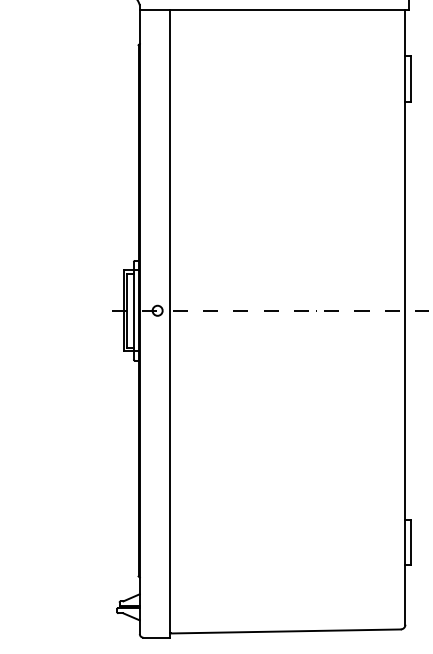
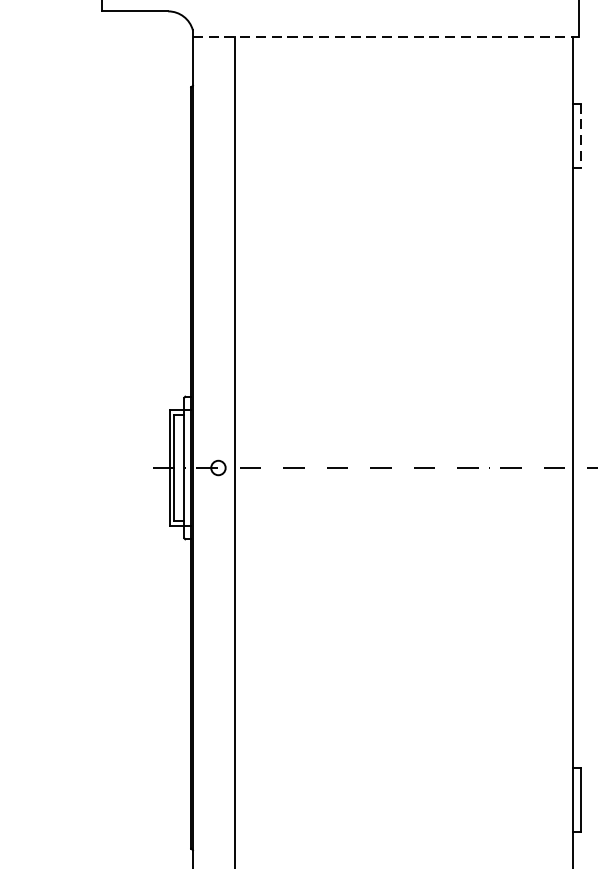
line: (274, 9) -> (385, 36), solid -> dashed
line: (410, 79) -> (580, 136), solid -> dashed

